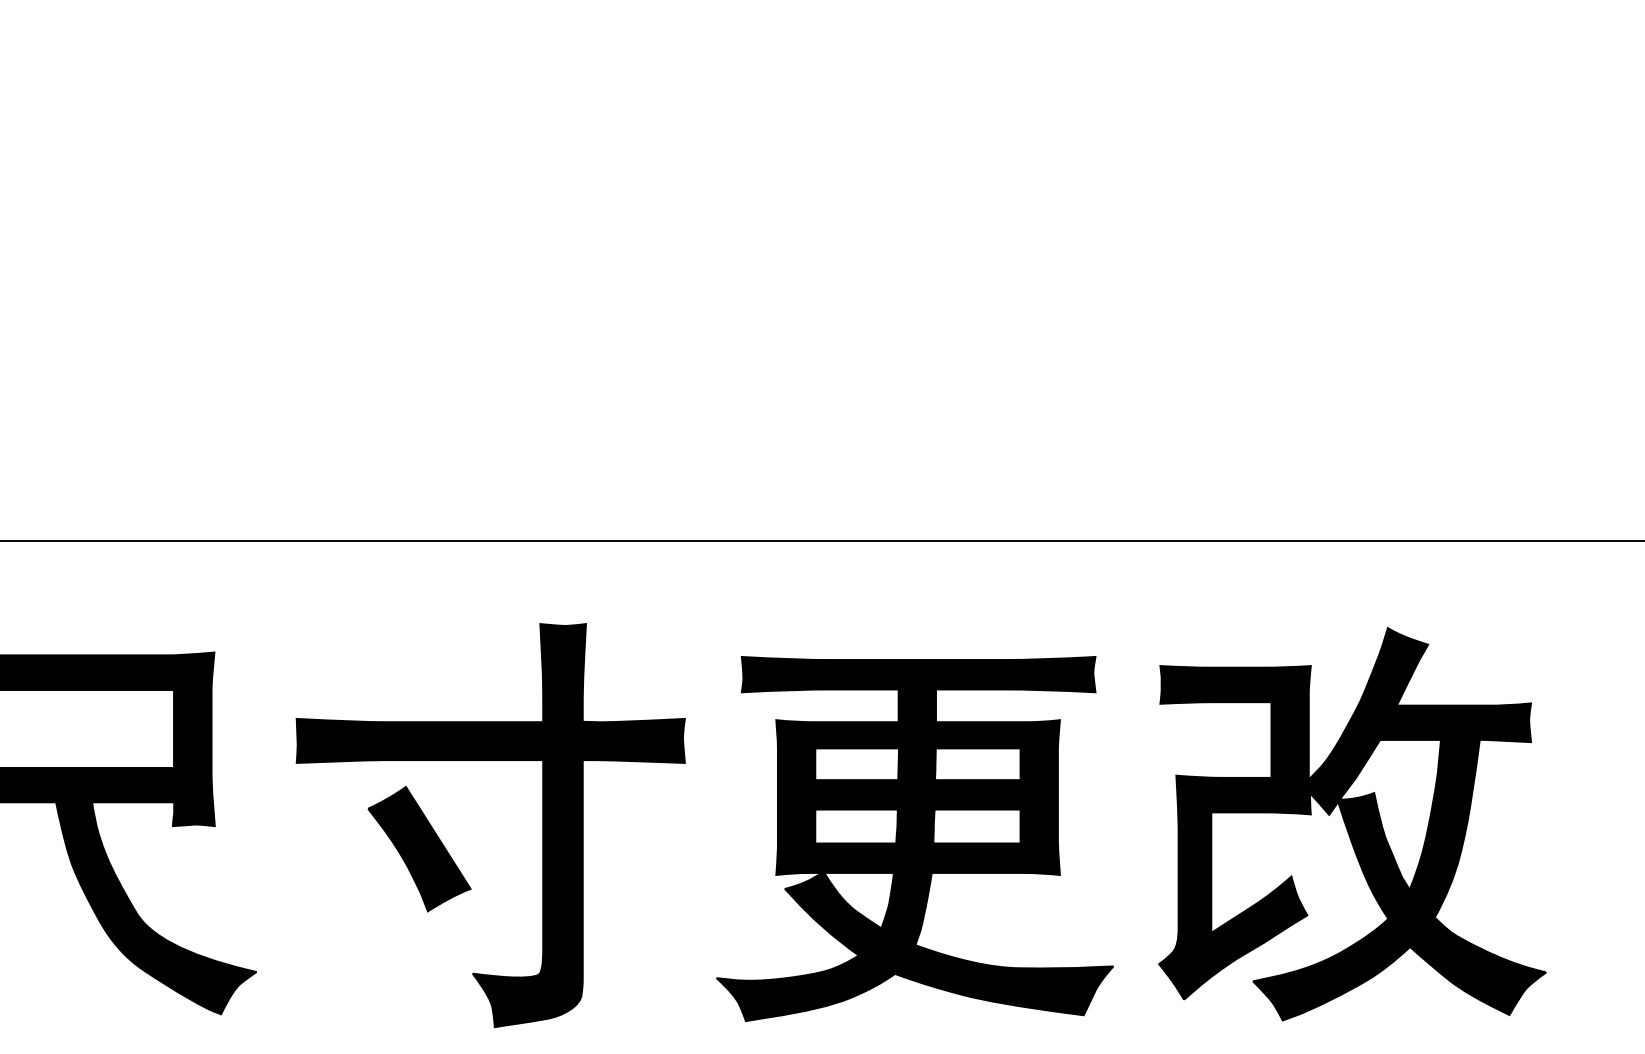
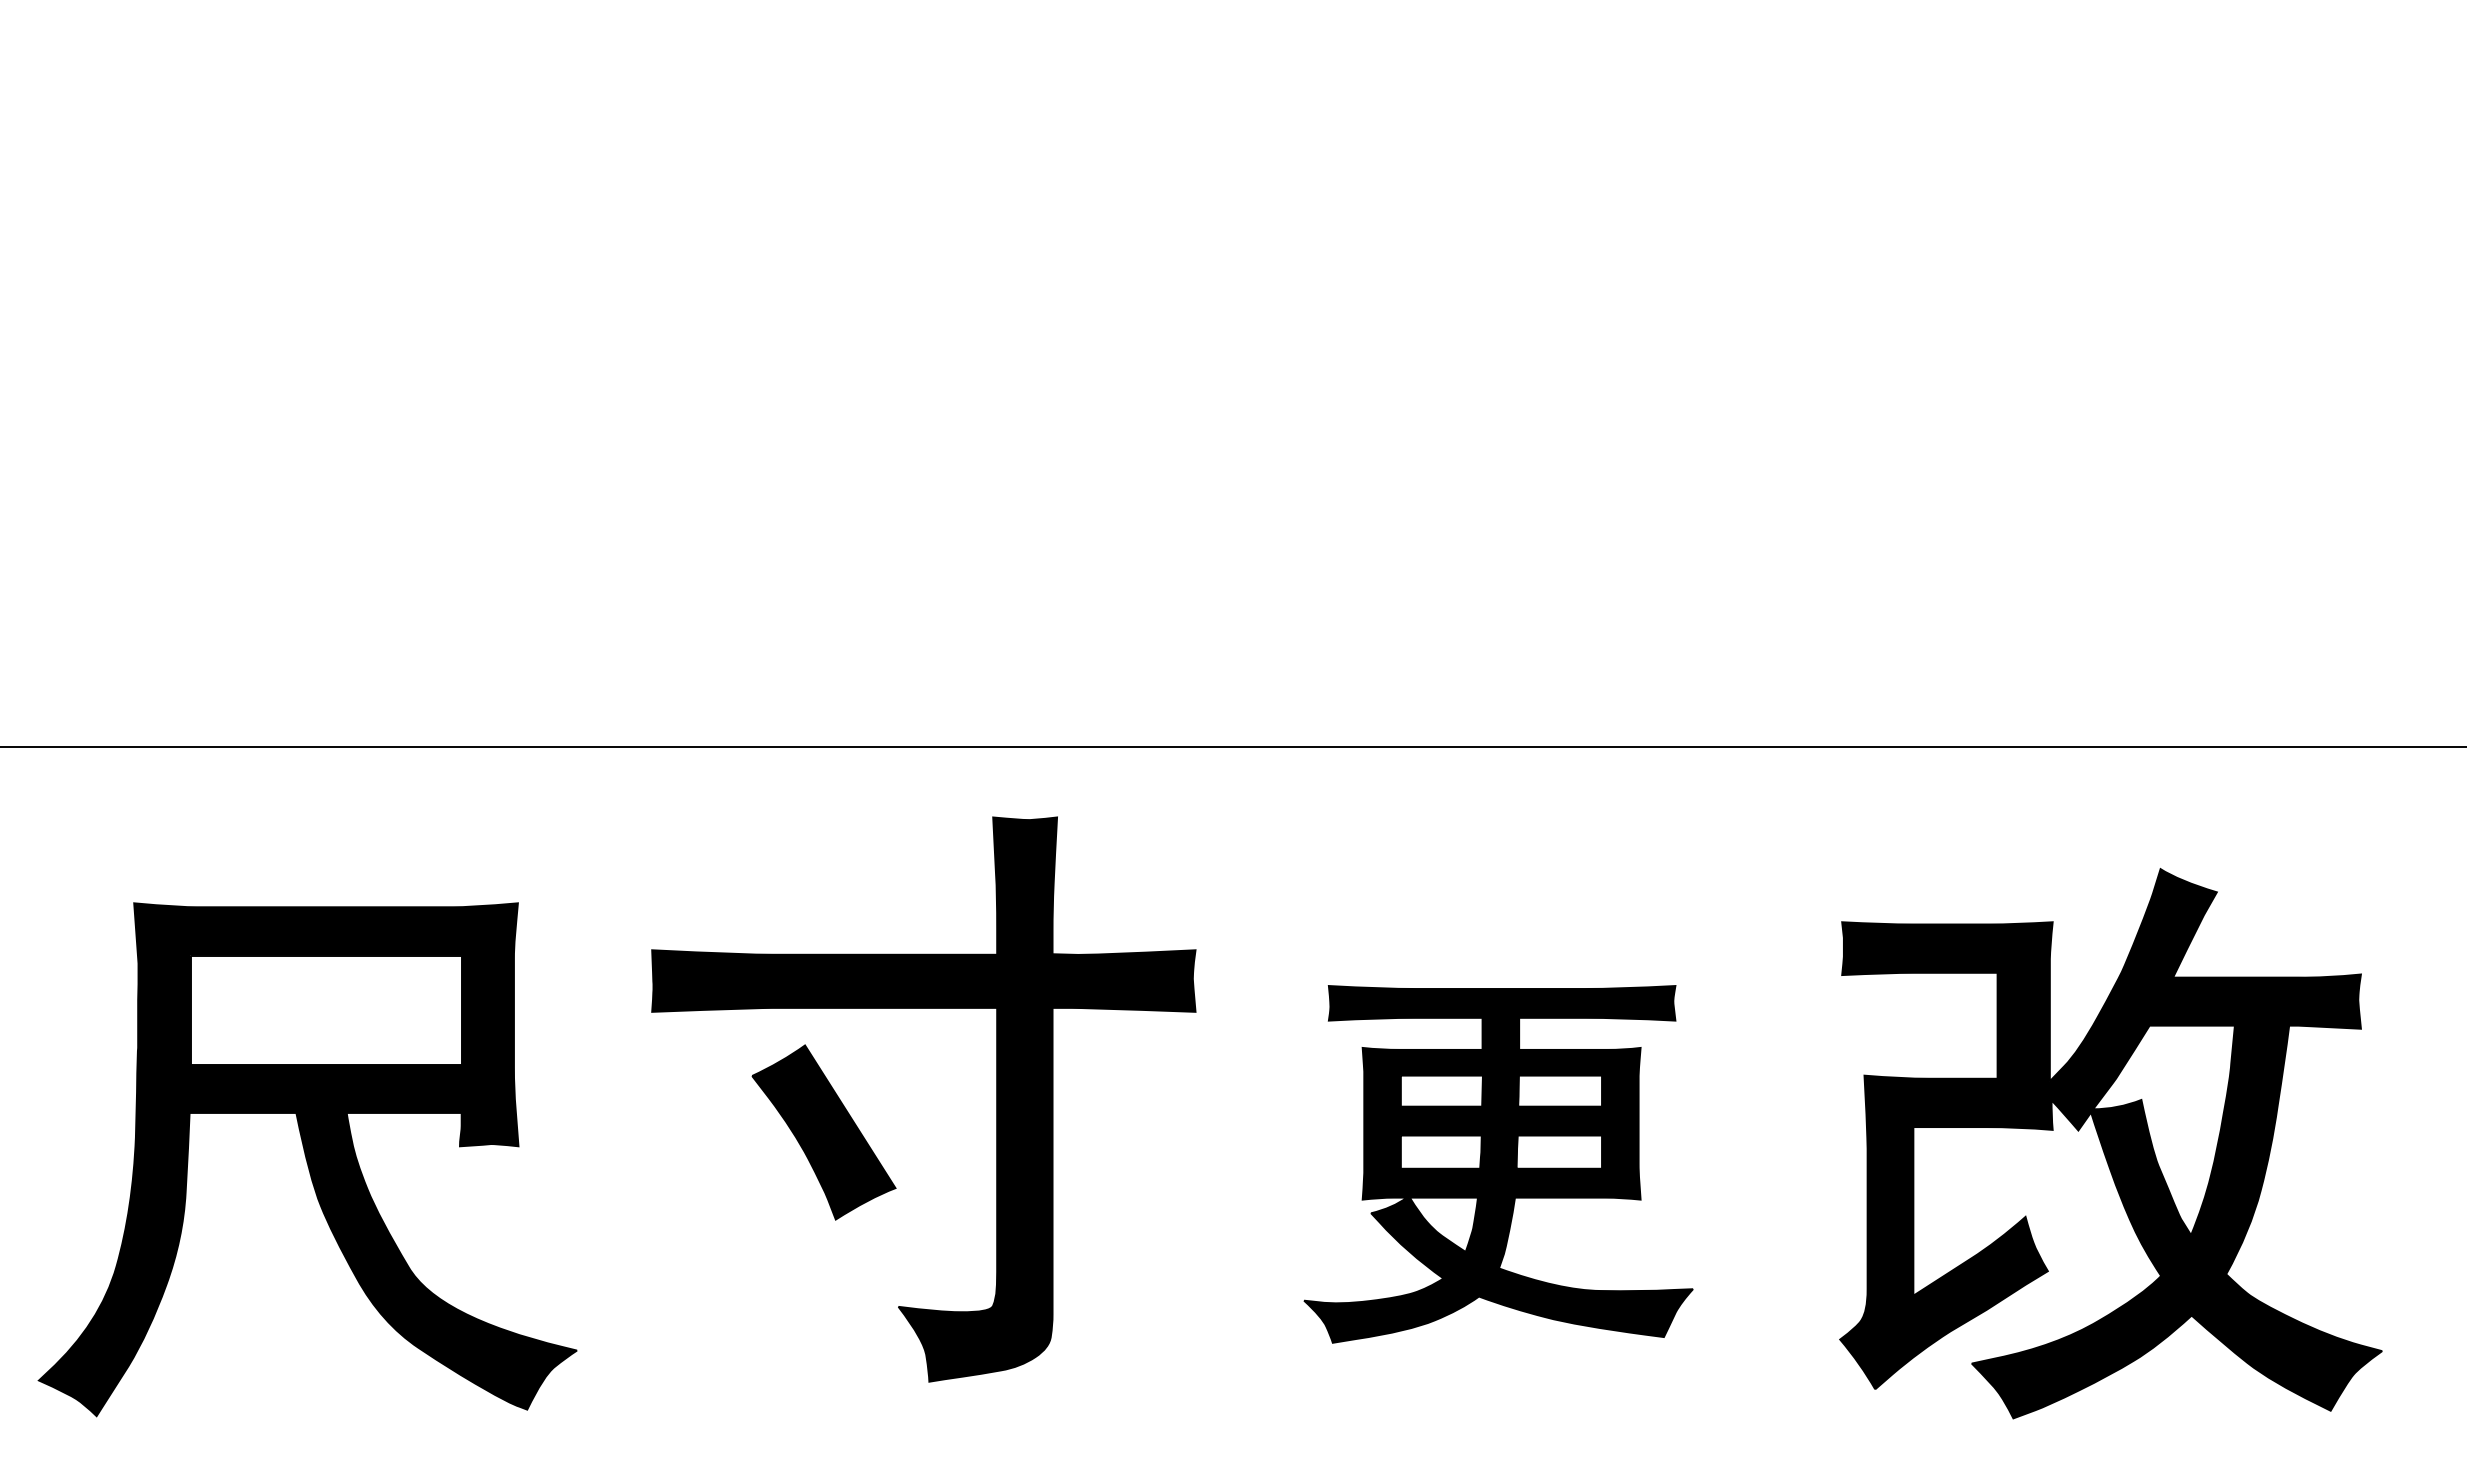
part: (914, 839) -> (1498, 1164), size x0.7
part: (449, 853) -> (865, 1138), moved

